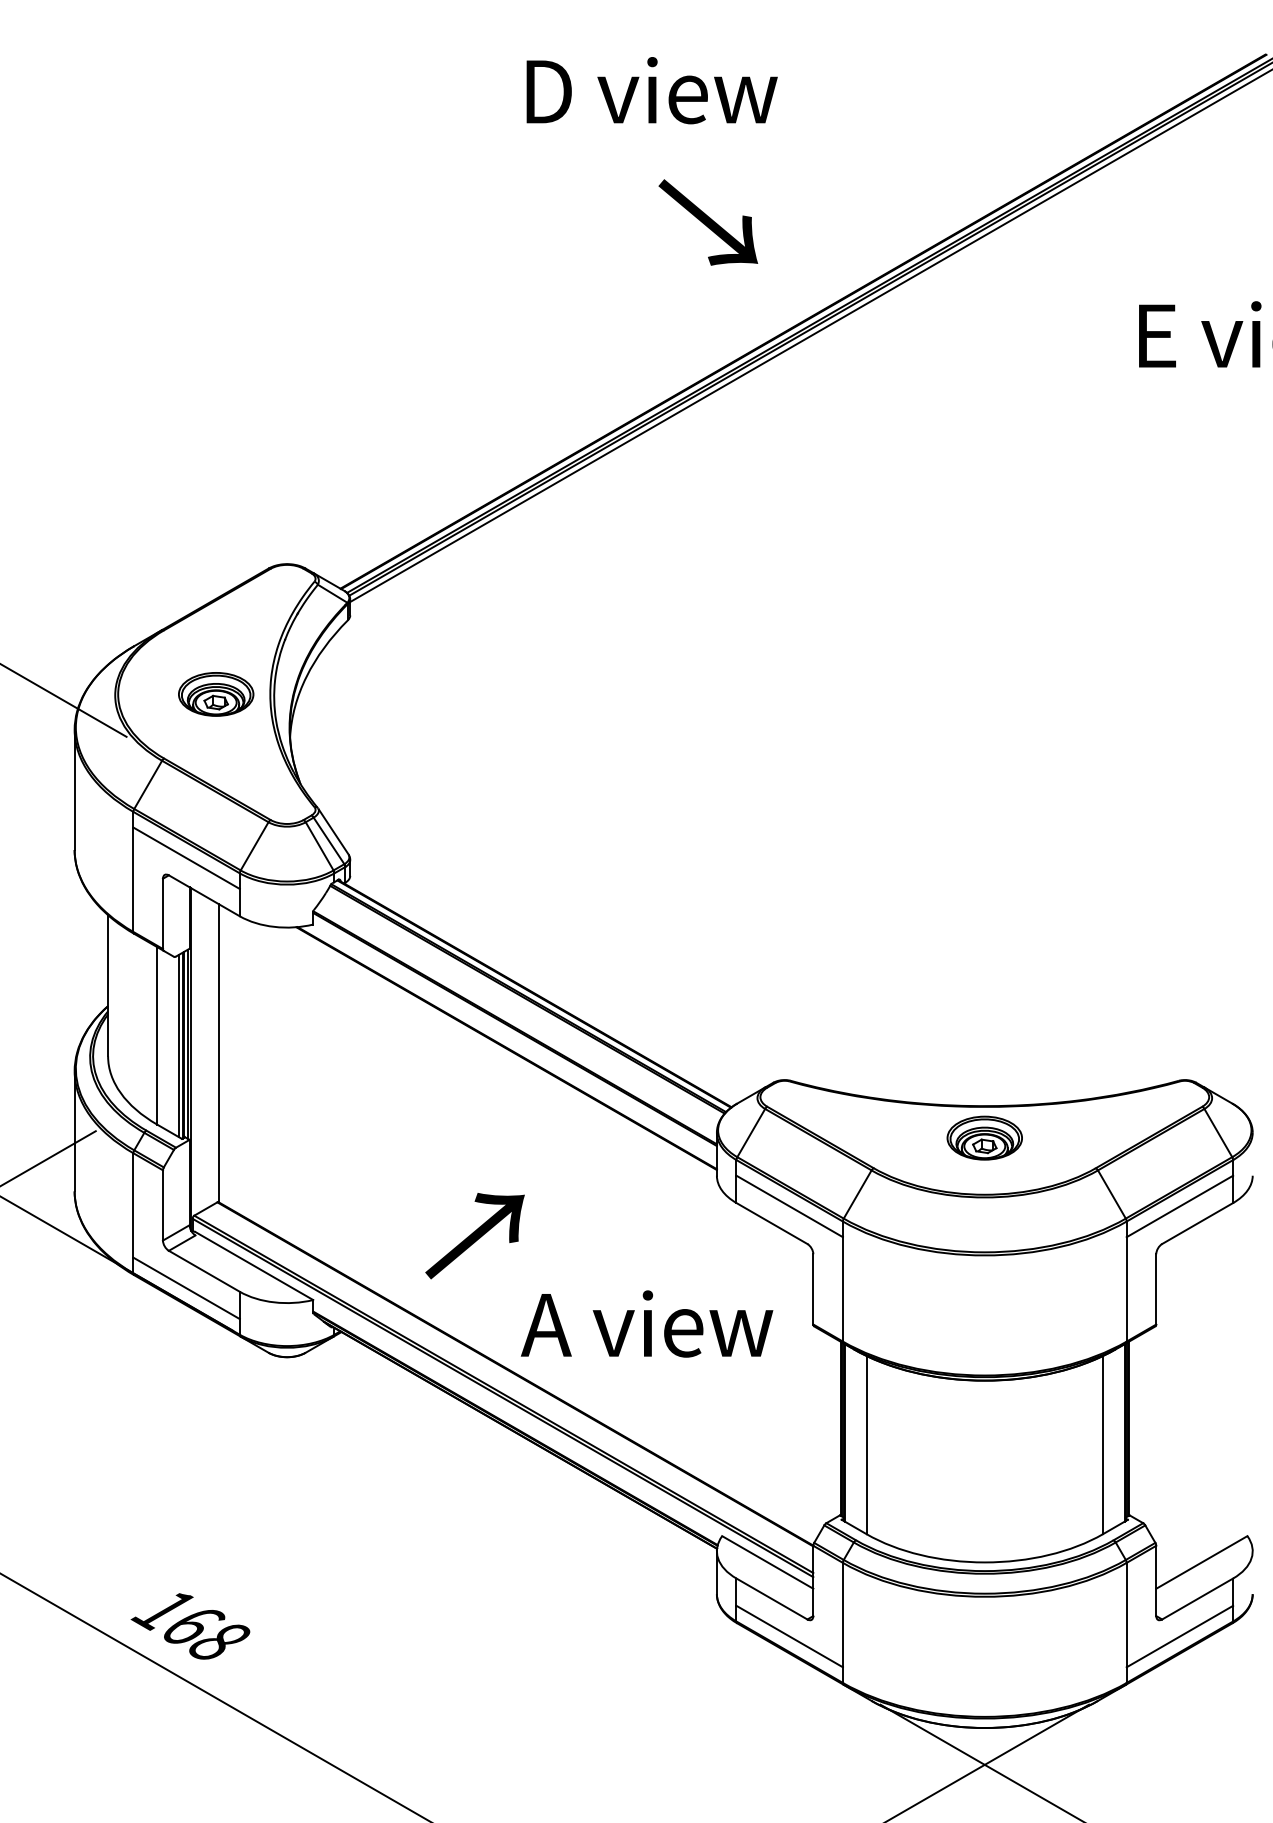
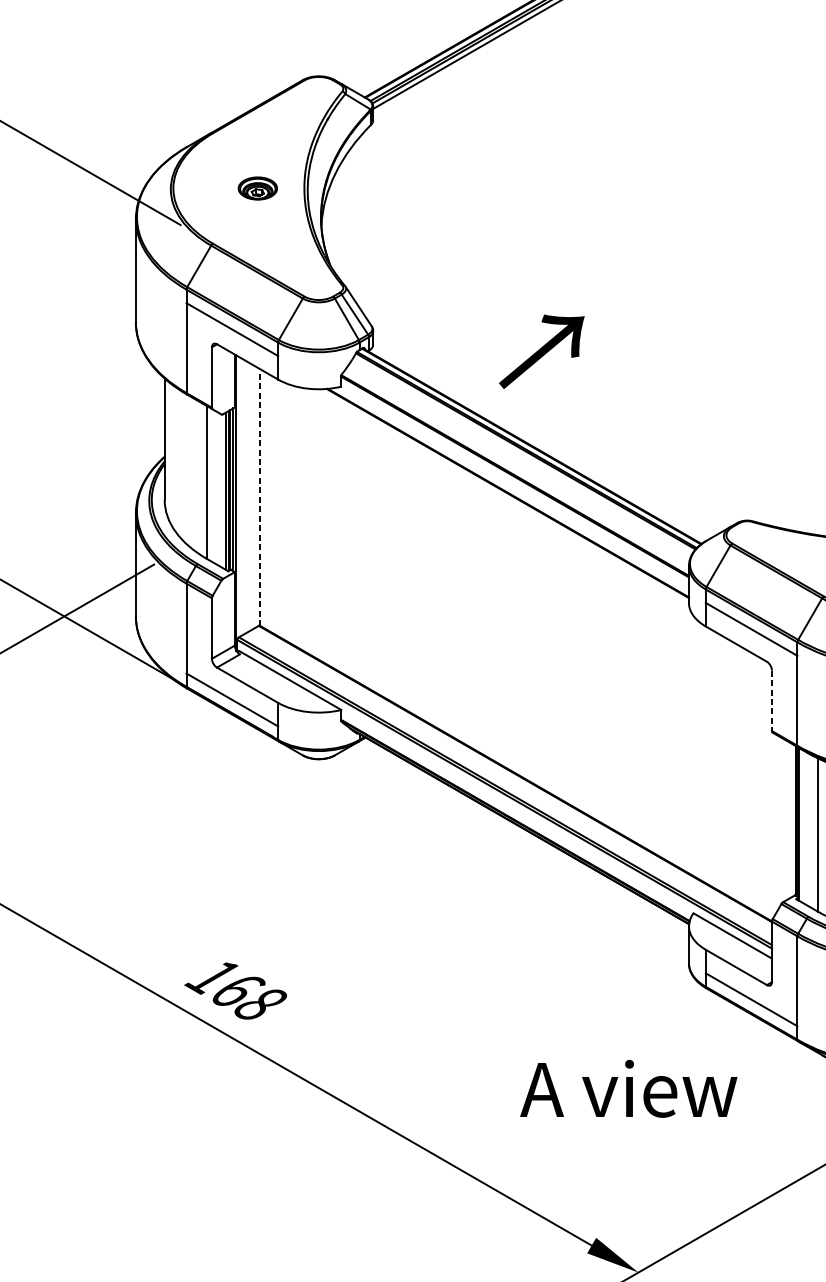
part: (216, 694) -> (258, 188), size x0.6
line: (219, 1052) -> (260, 496), solid -> dashed
text: (474, 1236) -> (541, 352), moved
line: (813, 1289) -> (772, 700), solid -> dashed
text: (647, 1323) -> (629, 1088), moved

